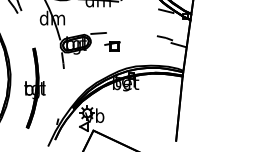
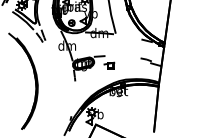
part: (34, 87) -> (54, 94), removed

